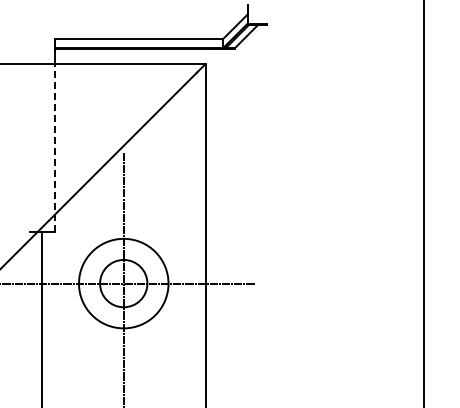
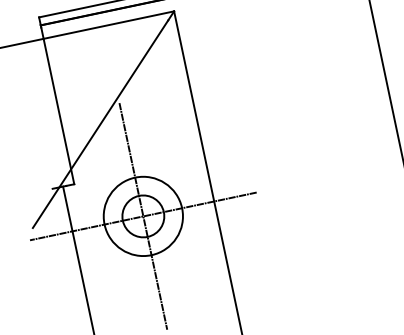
line: (54, 148) -> (58, 112), dashed -> solid

